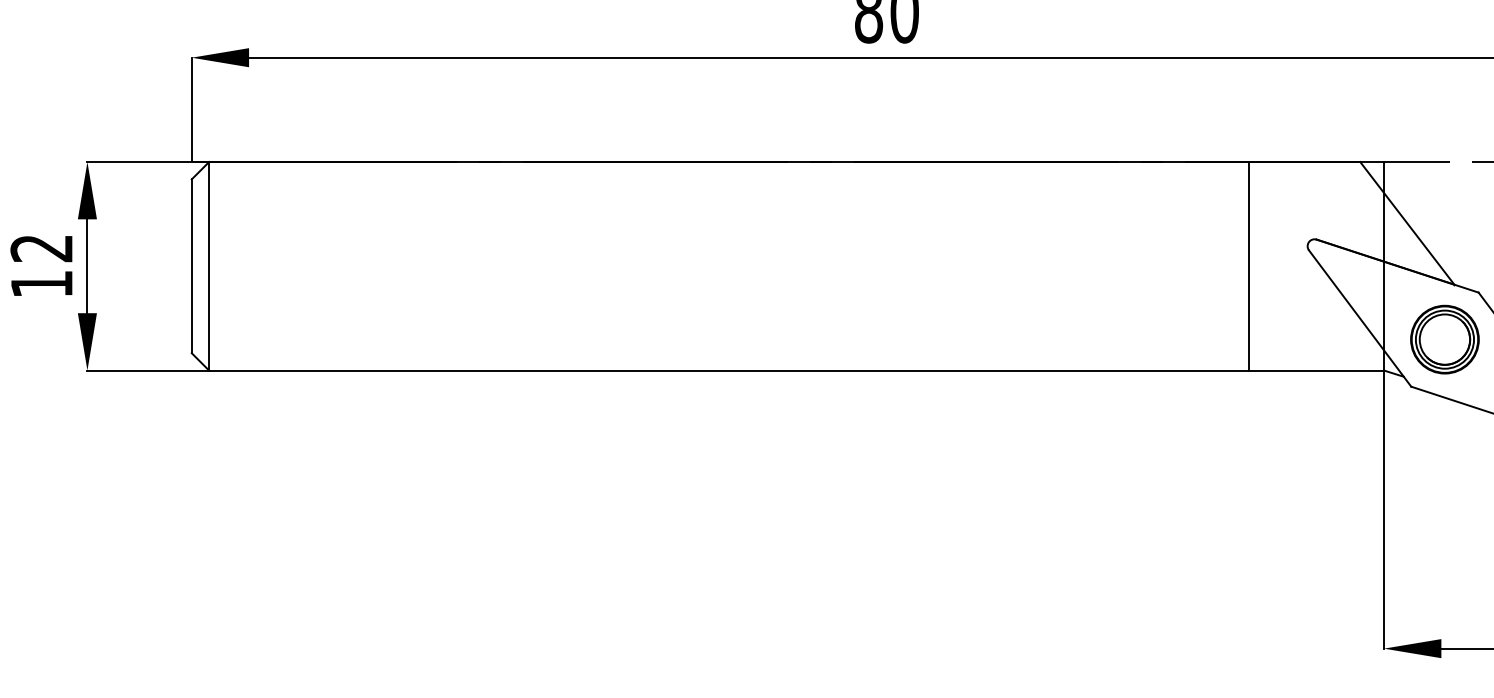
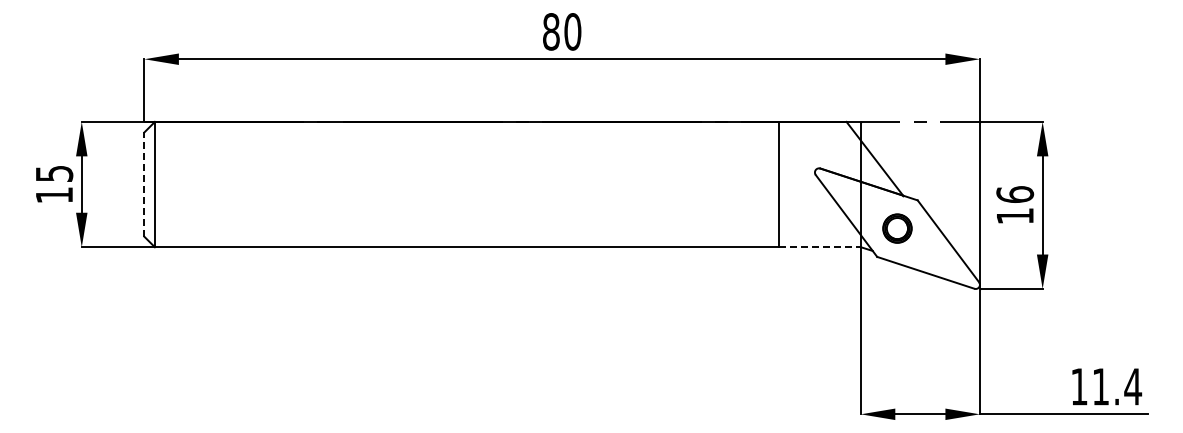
text: (42, 247) -> (54, 173), 12 -> 15
line: (191, 266) -> (144, 184), solid -> dashed
part: (1445, 339) -> (897, 228), size x0.7
line: (1316, 371) -> (820, 247), solid -> dashed

